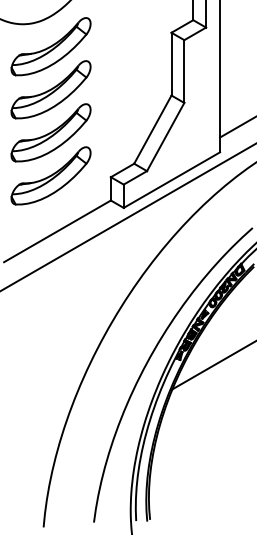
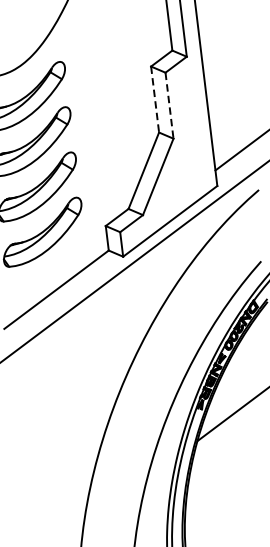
line: (171, 64) -> (155, 99), solid -> dashed
line: (184, 72) -> (169, 106), solid -> dashed

